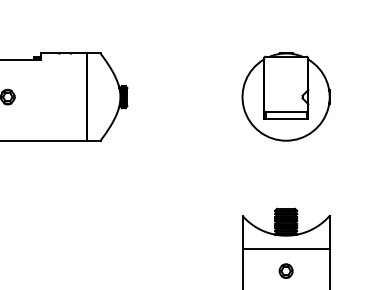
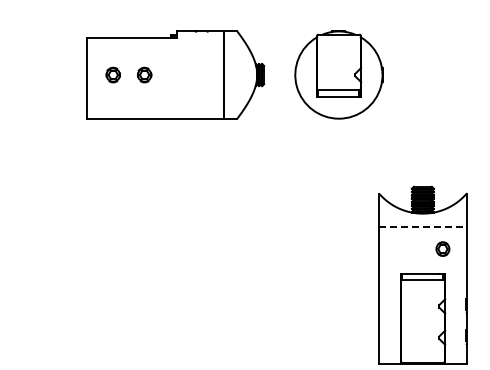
part: (285, 96) -> (338, 74), moved
line: (285, 249) -> (422, 227), solid -> dashed
part: (285, 270) -> (442, 248), moved

